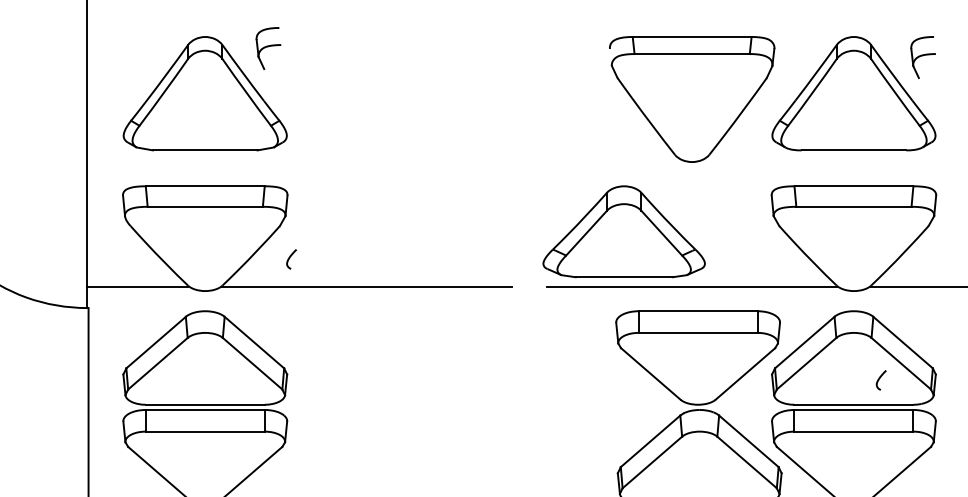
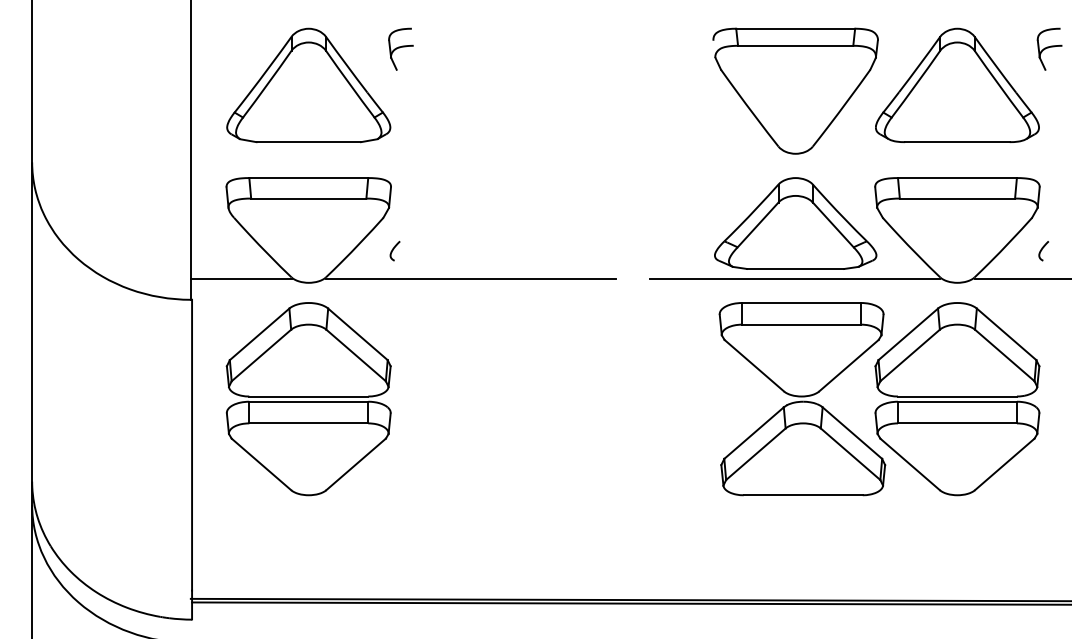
part: (267, 47) -> (400, 48), moved
part: (922, 56) -> (1049, 48), moved
part: (623, 231) -> (795, 223), moved
curve: (879, 379) -> (1042, 250), moved

